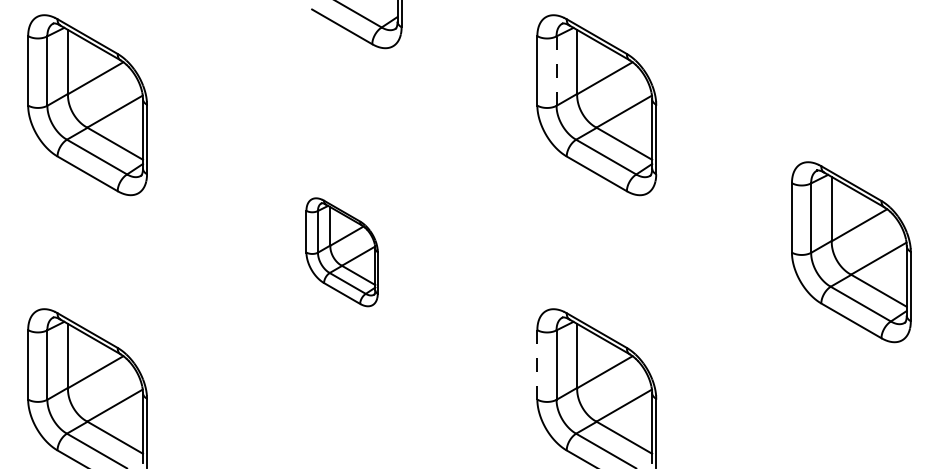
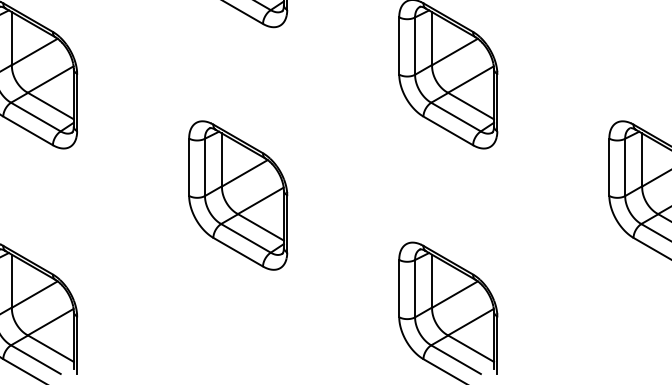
line: (556, 71) -> (415, 46), dashed -> solid
part: (341, 252) -> (237, 195), size x1.67
line: (537, 364) -> (399, 288), dashed -> solid

